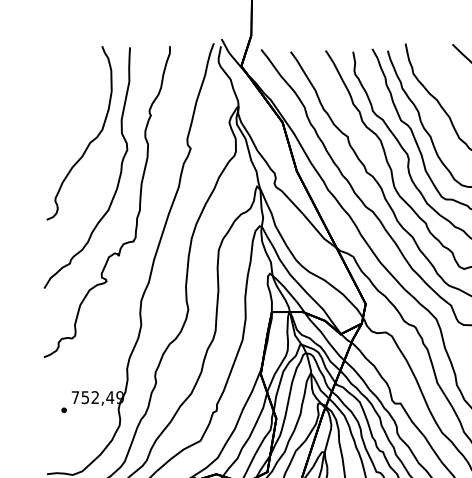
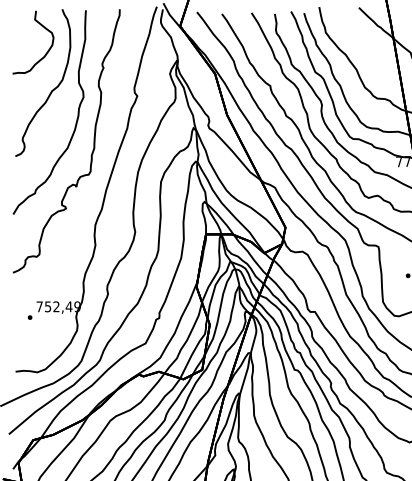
curve: (84, 94) -> (47, 50), added

